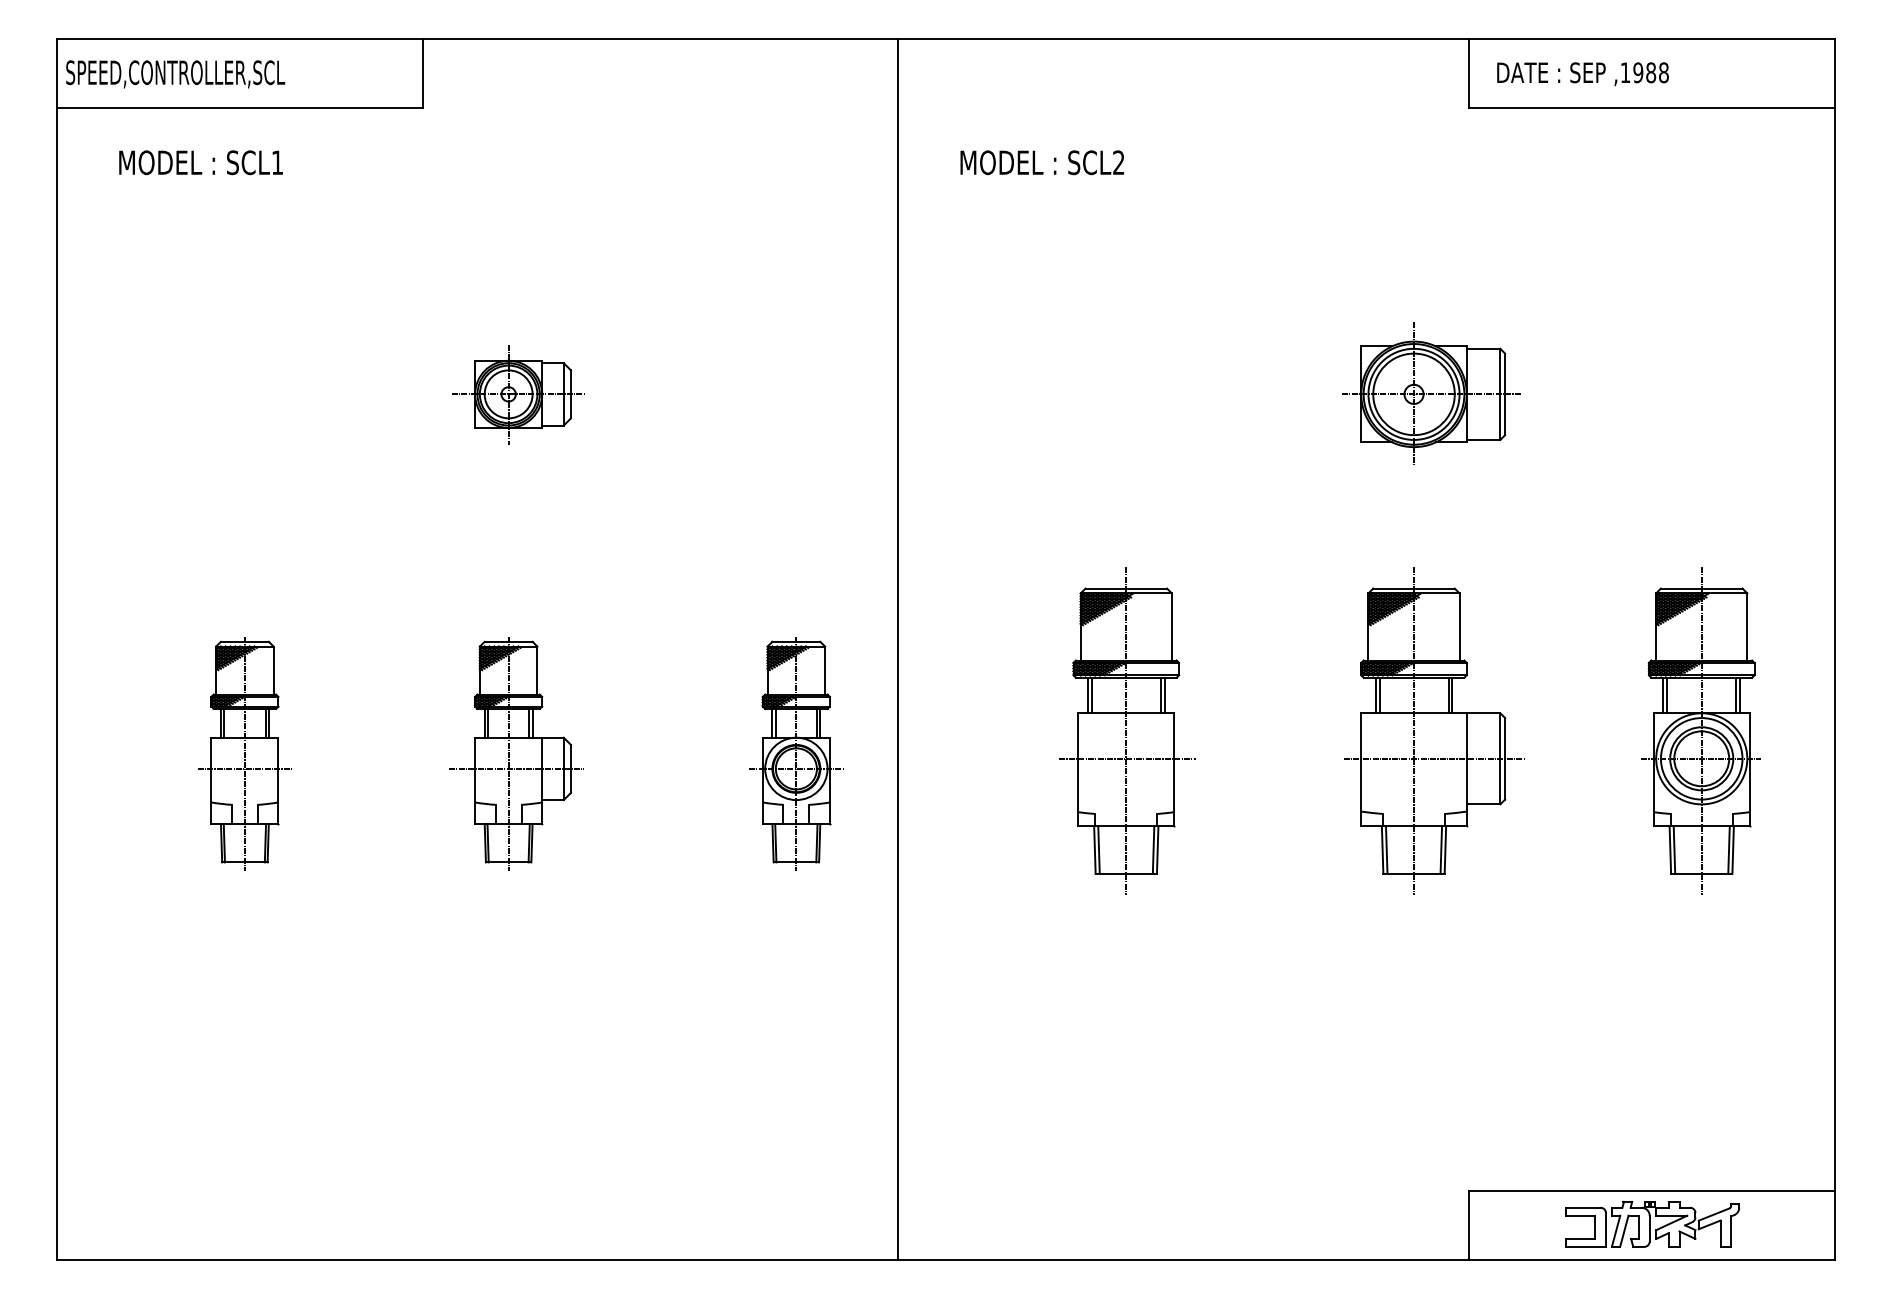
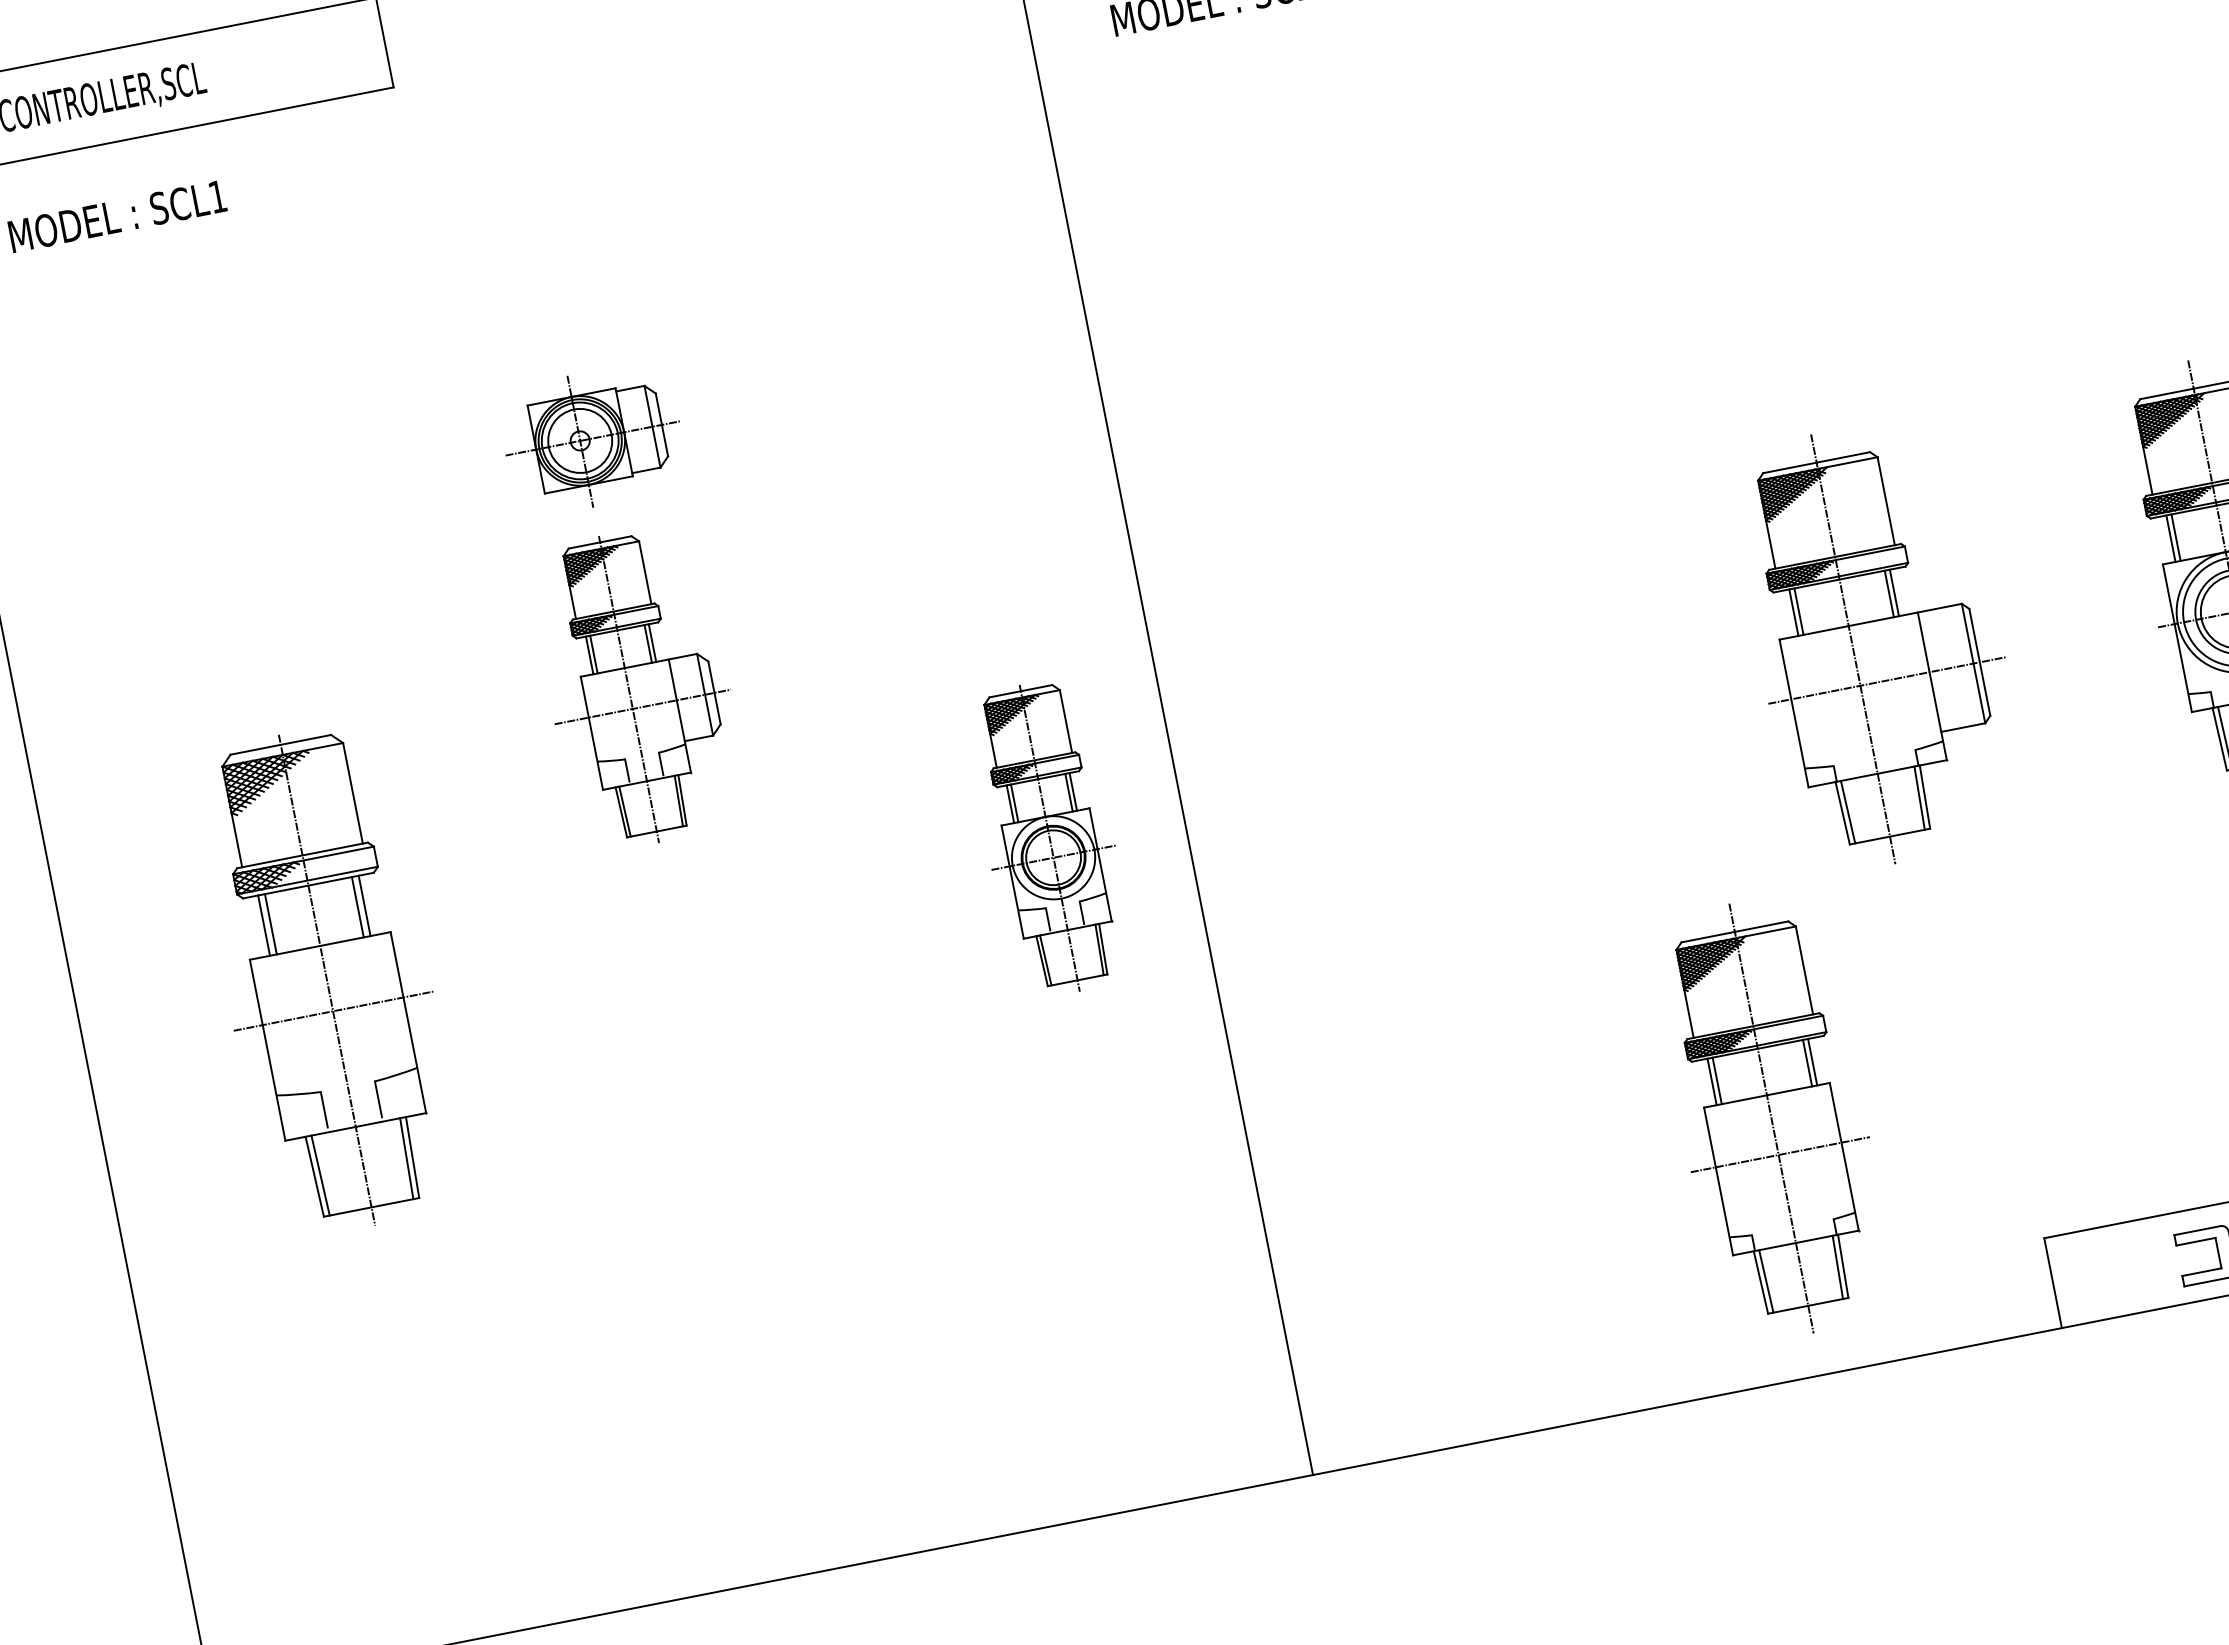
part: (1431, 393) -> (1789, 202), removed
part: (1127, 730) -> (1772, 1117), moved
part: (244, 753) -> (326, 979), size x1.6
part: (516, 753) -> (639, 686), moved

